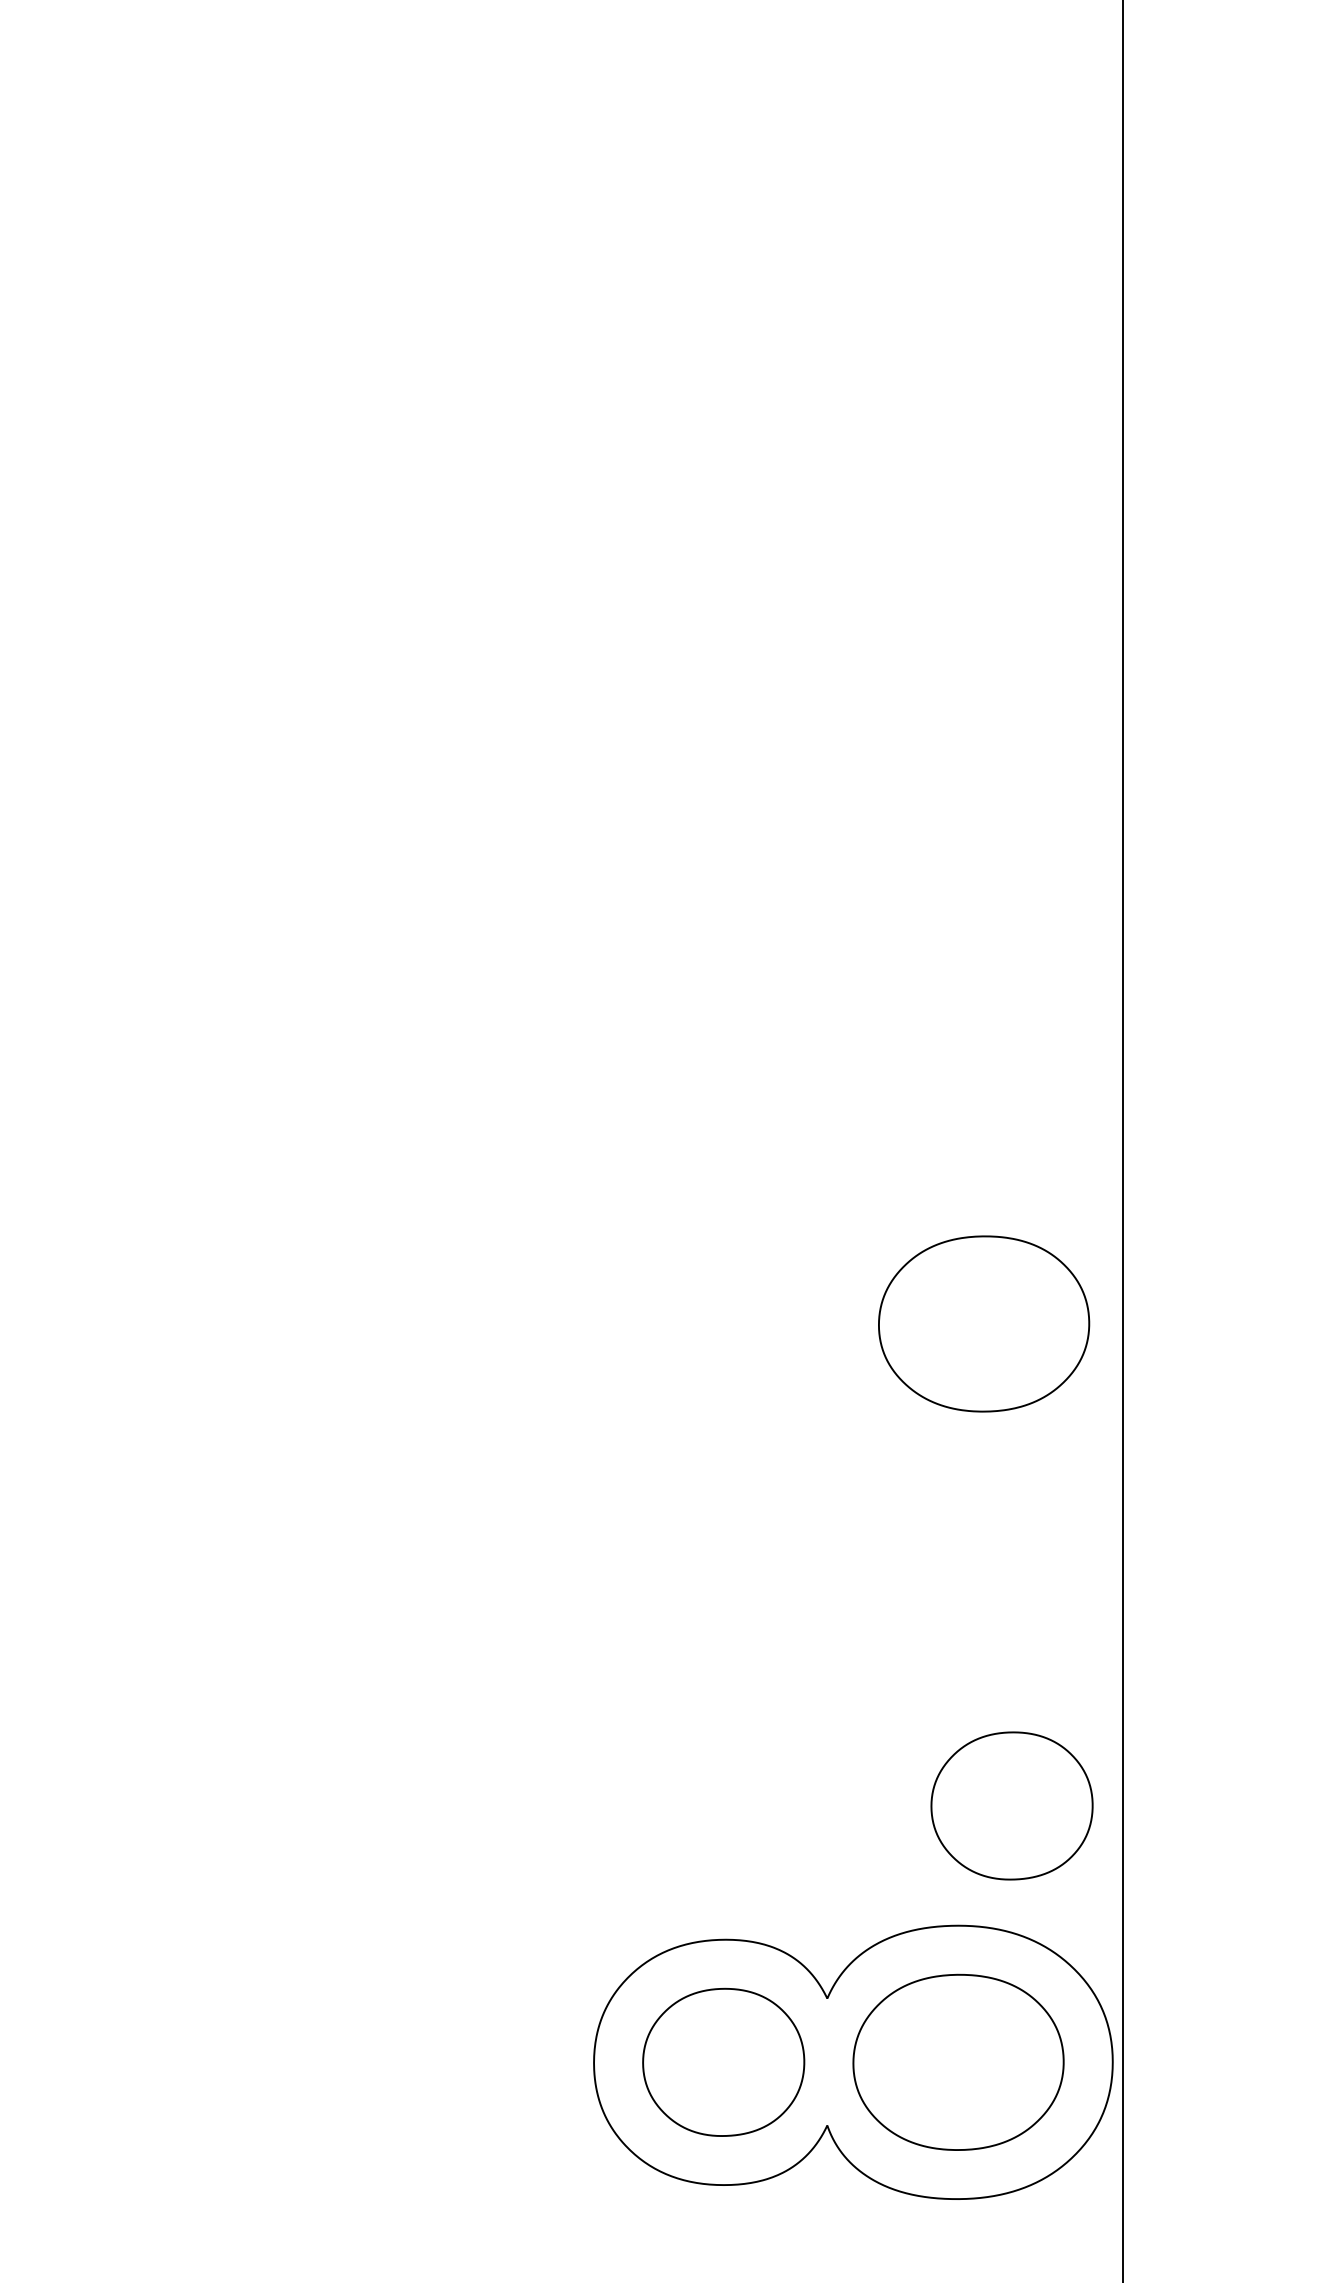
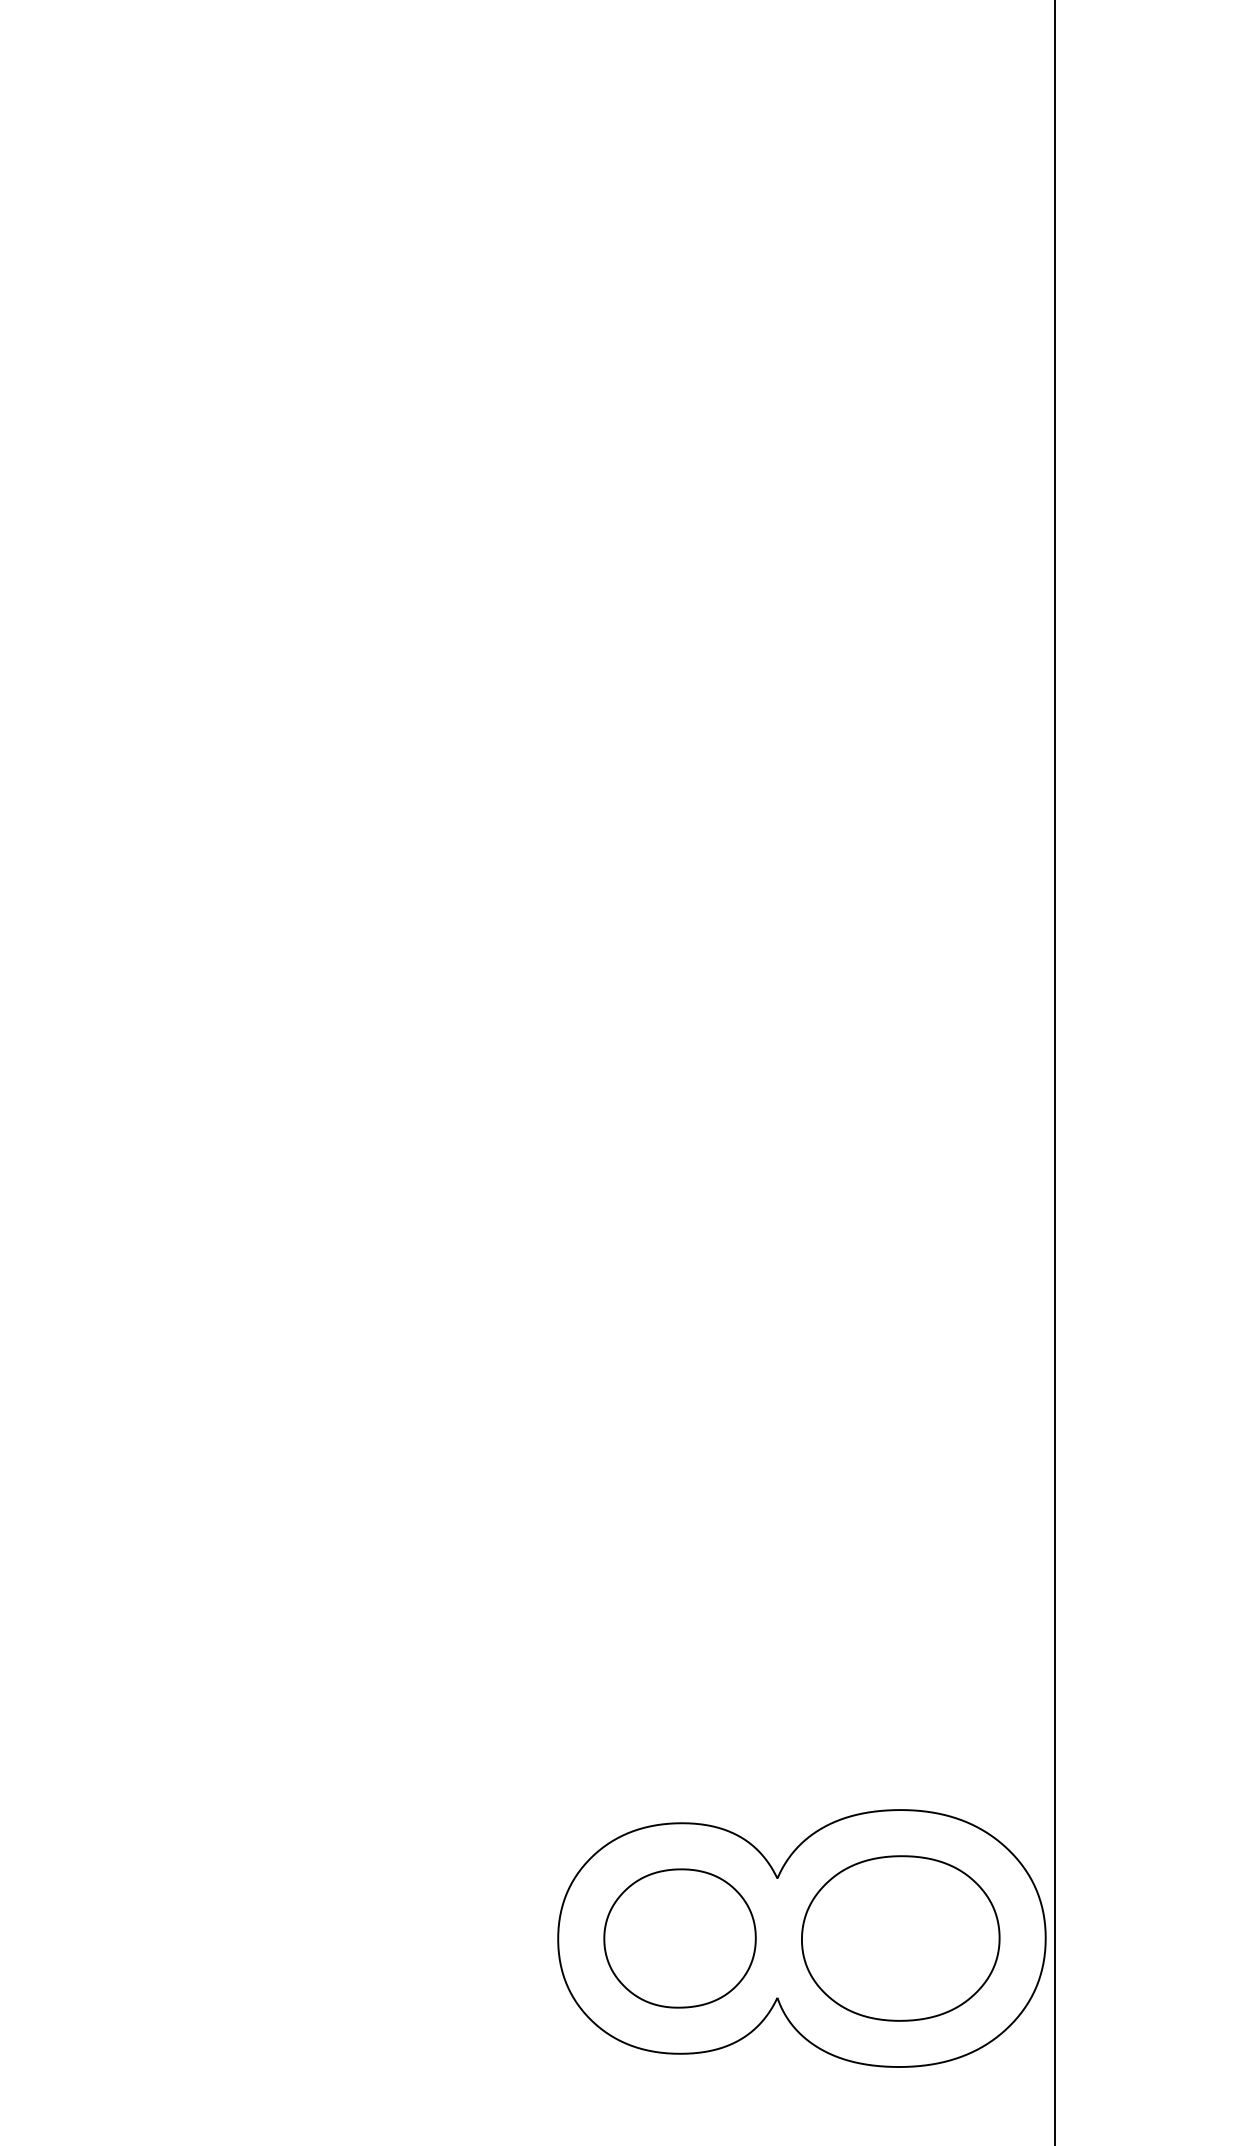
part: (983, 1323) -> (924, 1244), removed
part: (1011, 1805) -> (950, 1697), removed

